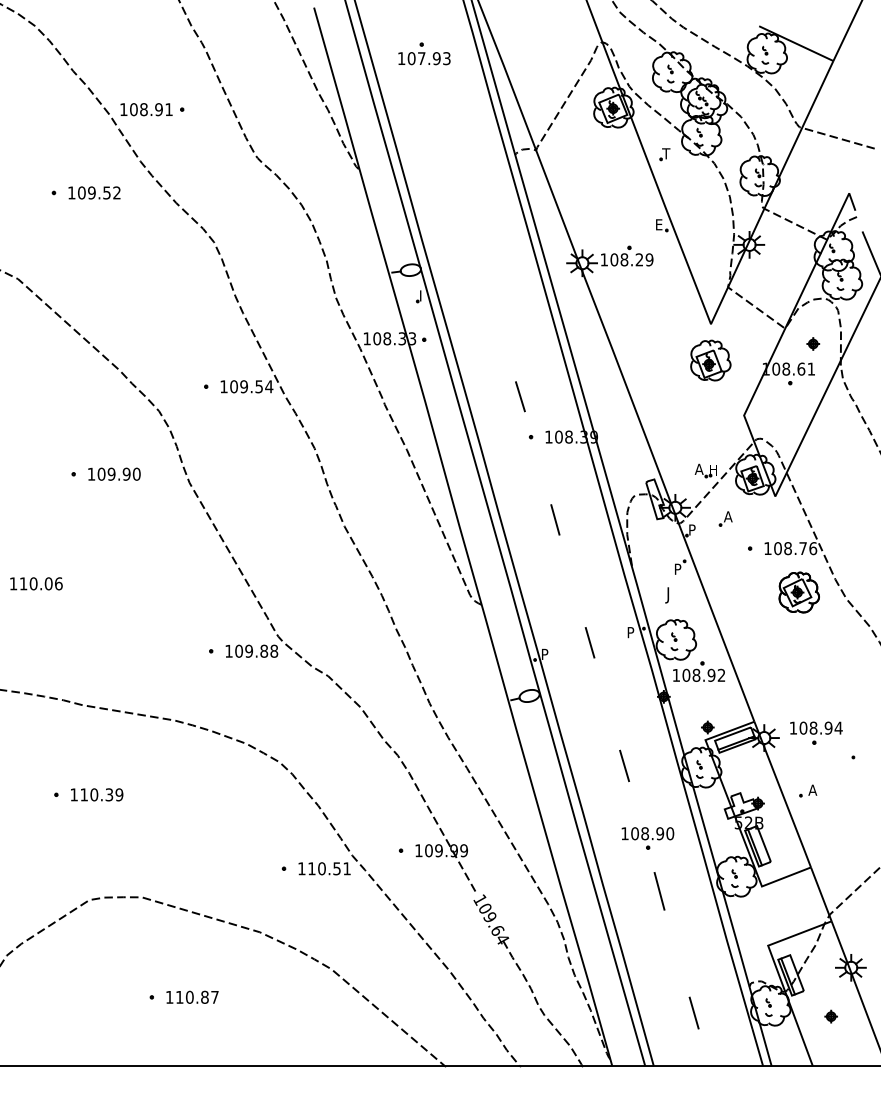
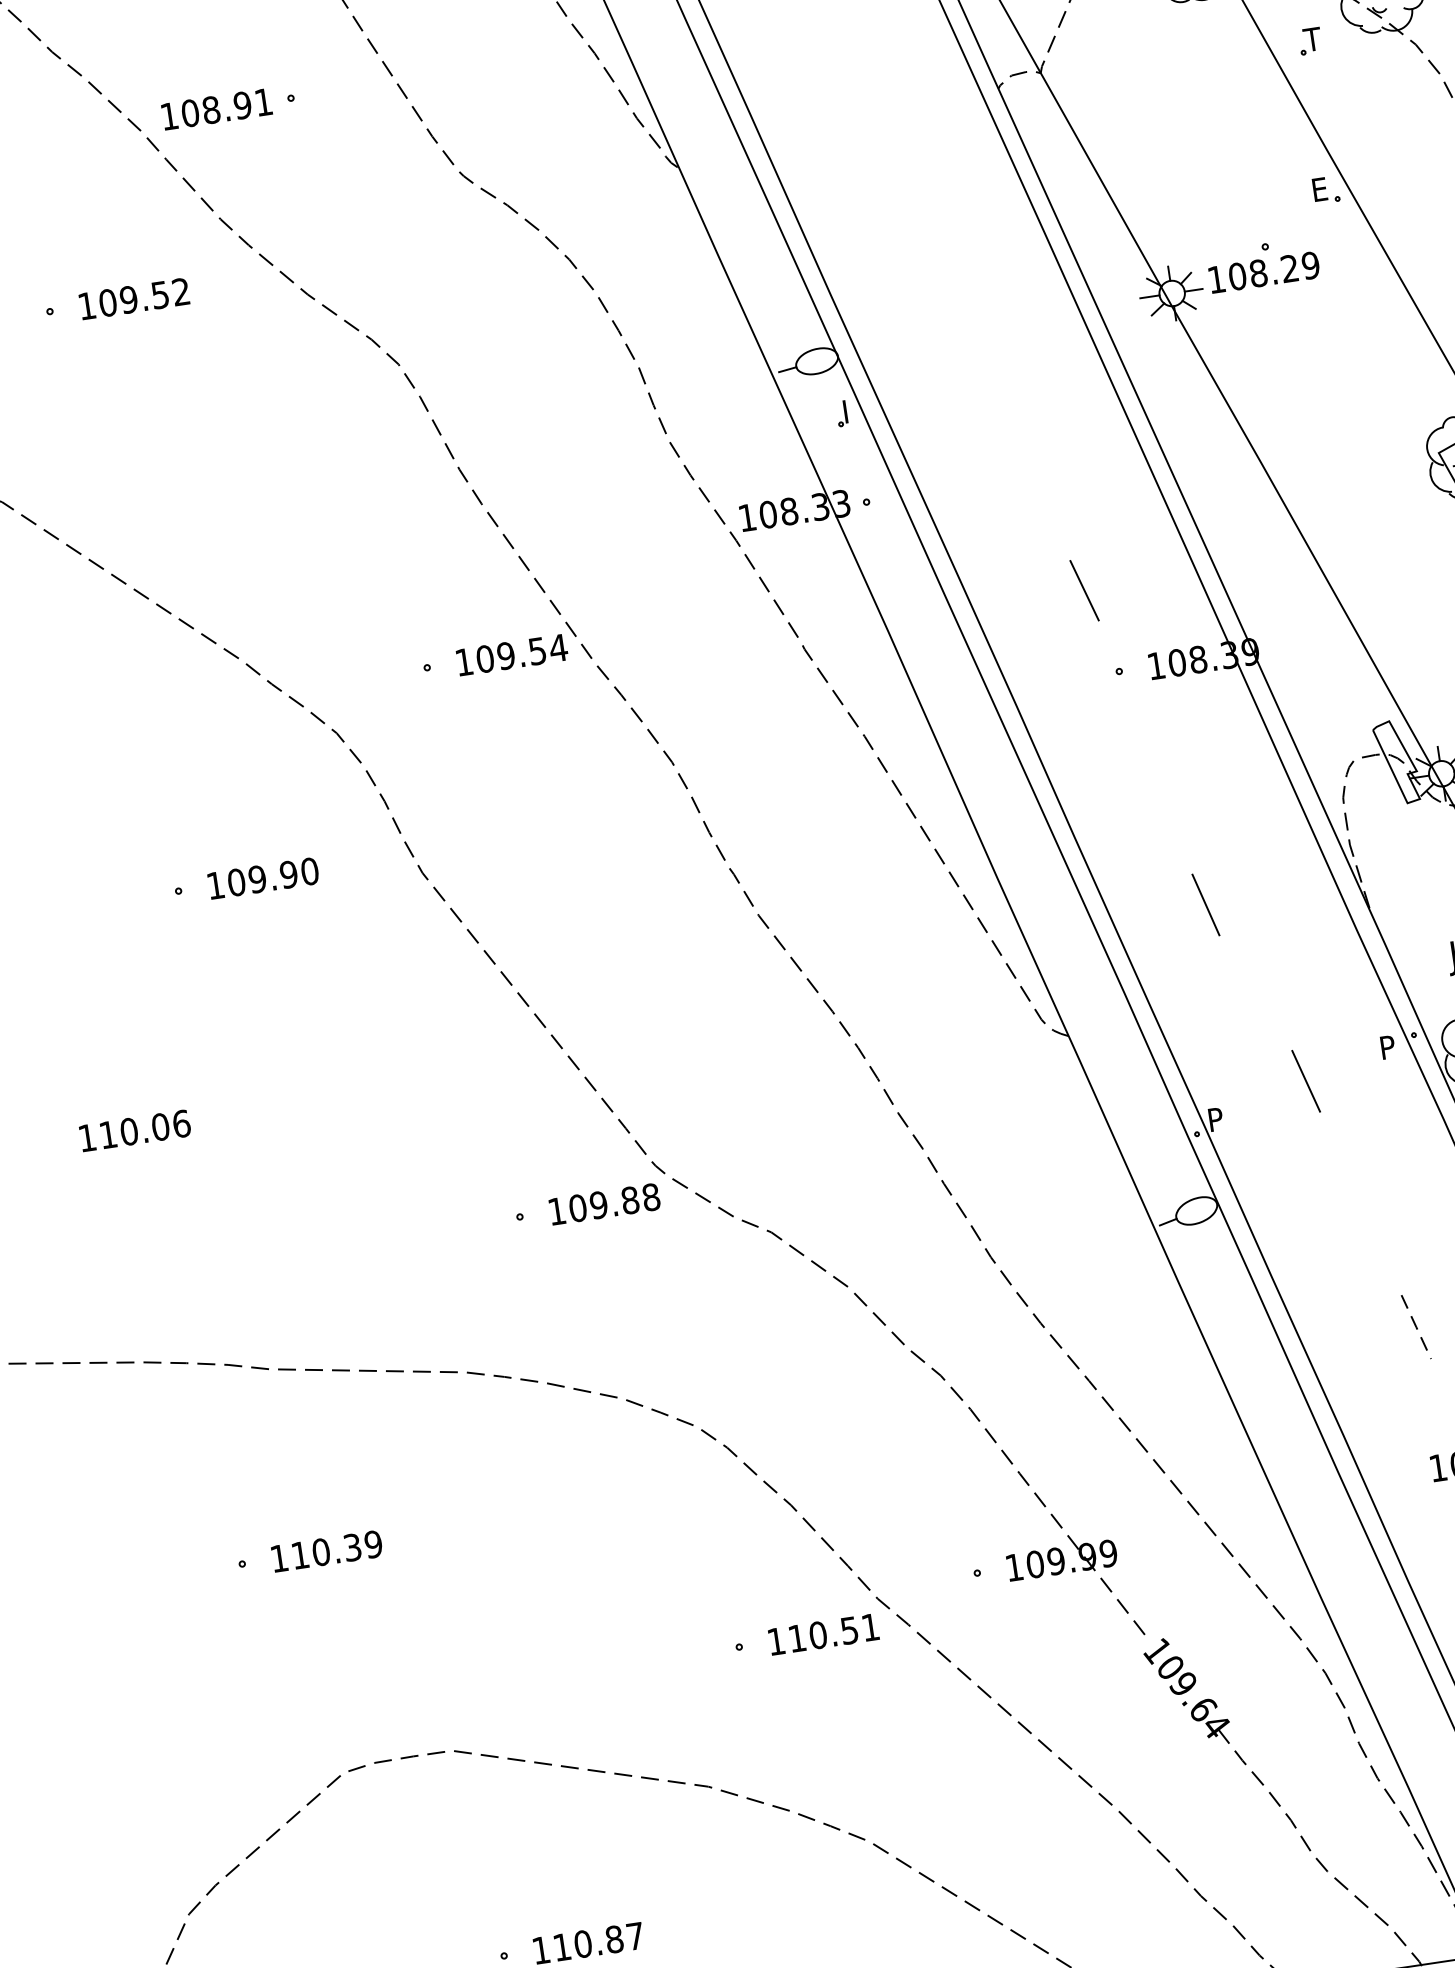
line: (555, 519) -> (1206, 904), moved
line: (624, 765) -> (1415, 1326), solid -> dashed

